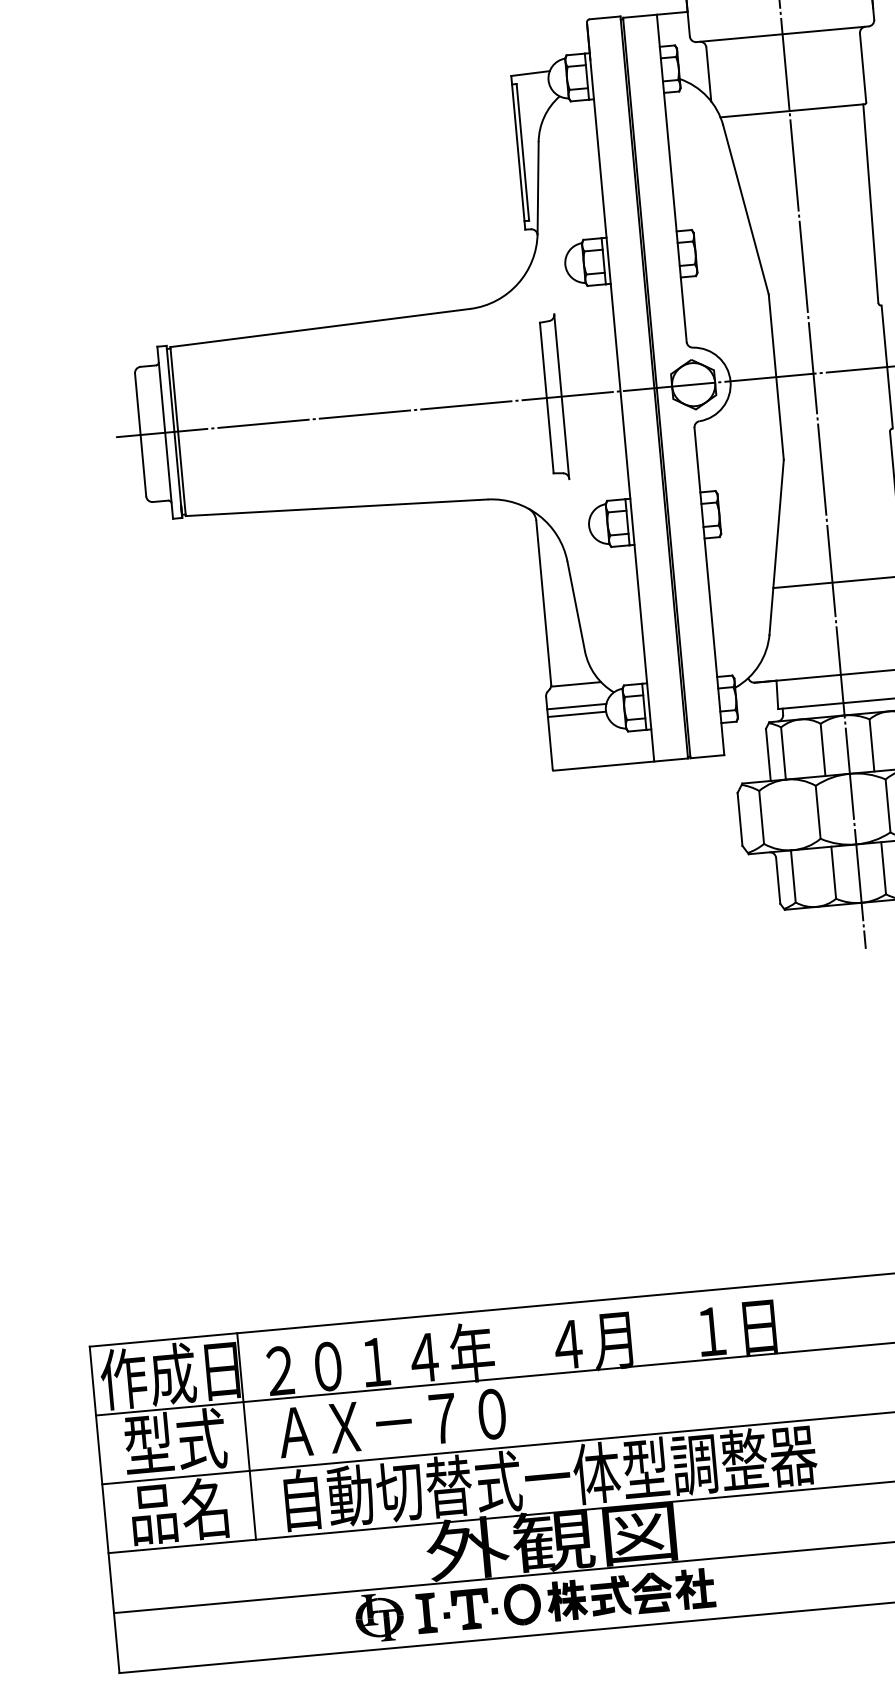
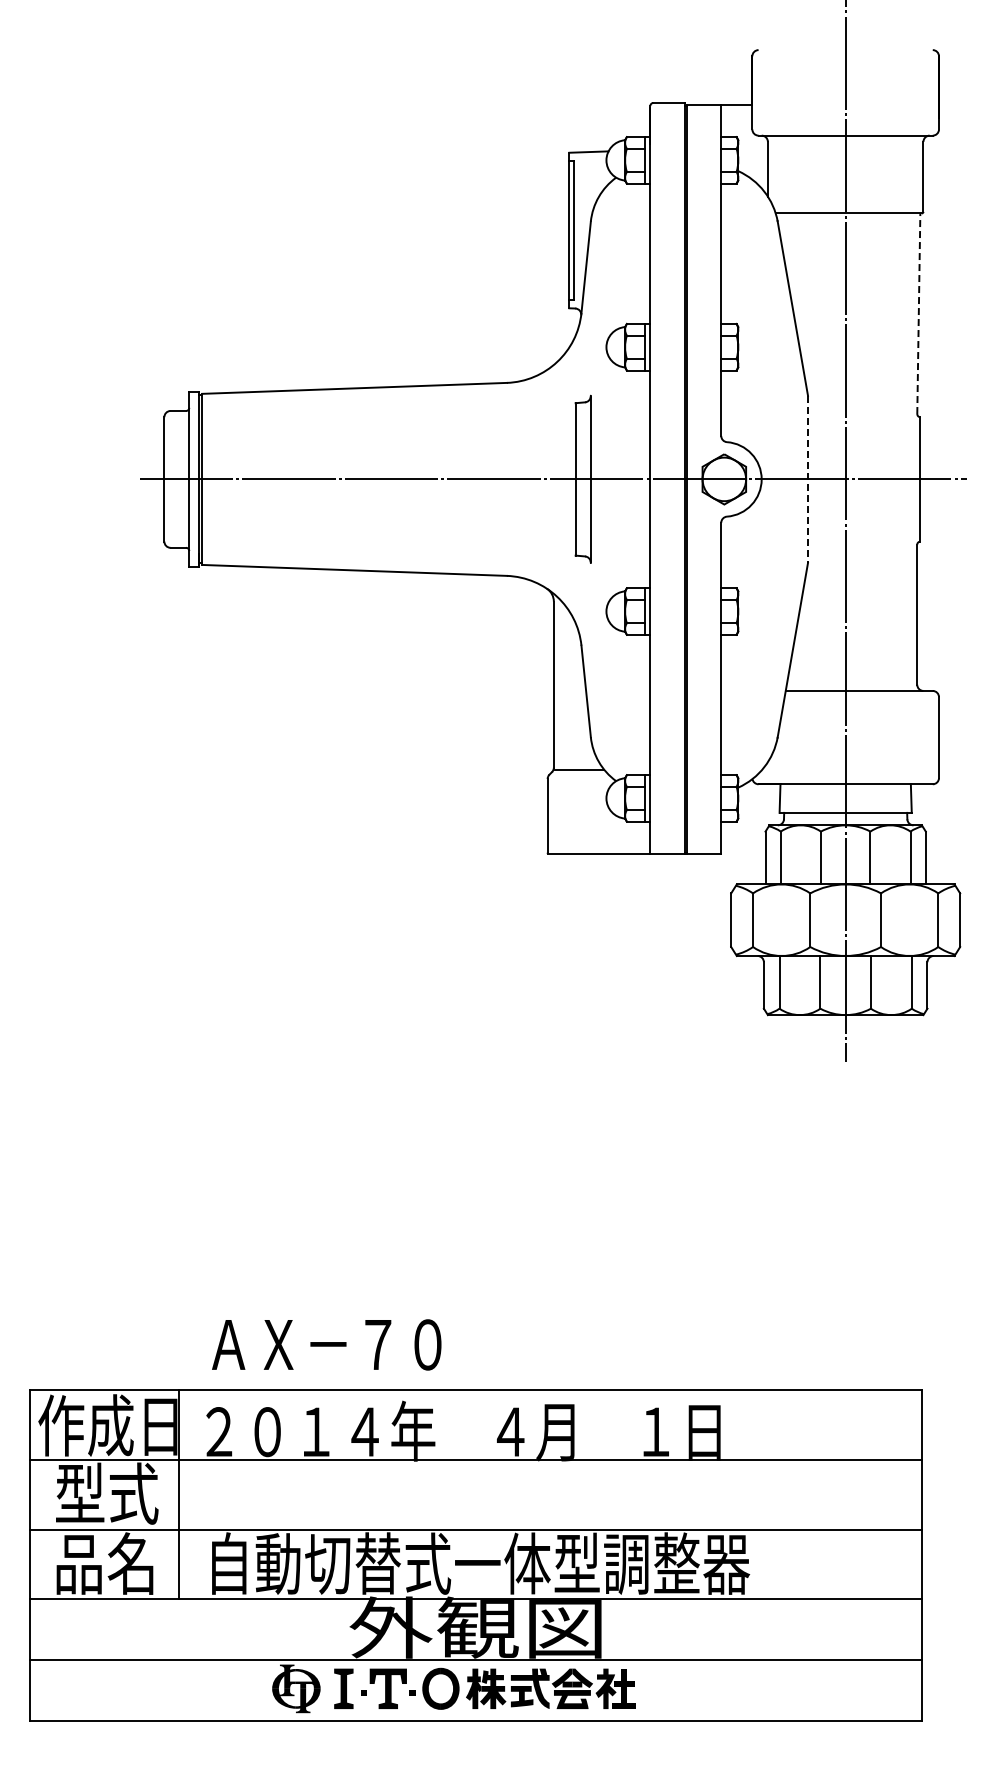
line: (870, 203) -> (918, 313), solid -> dashed
line: (776, 377) -> (808, 479), solid -> dashed
line: (576, 707) -> (577, 792), removed
line: (576, 714) -> (576, 799), removed
text: (391, 1422) -> (326, 1344), moved

